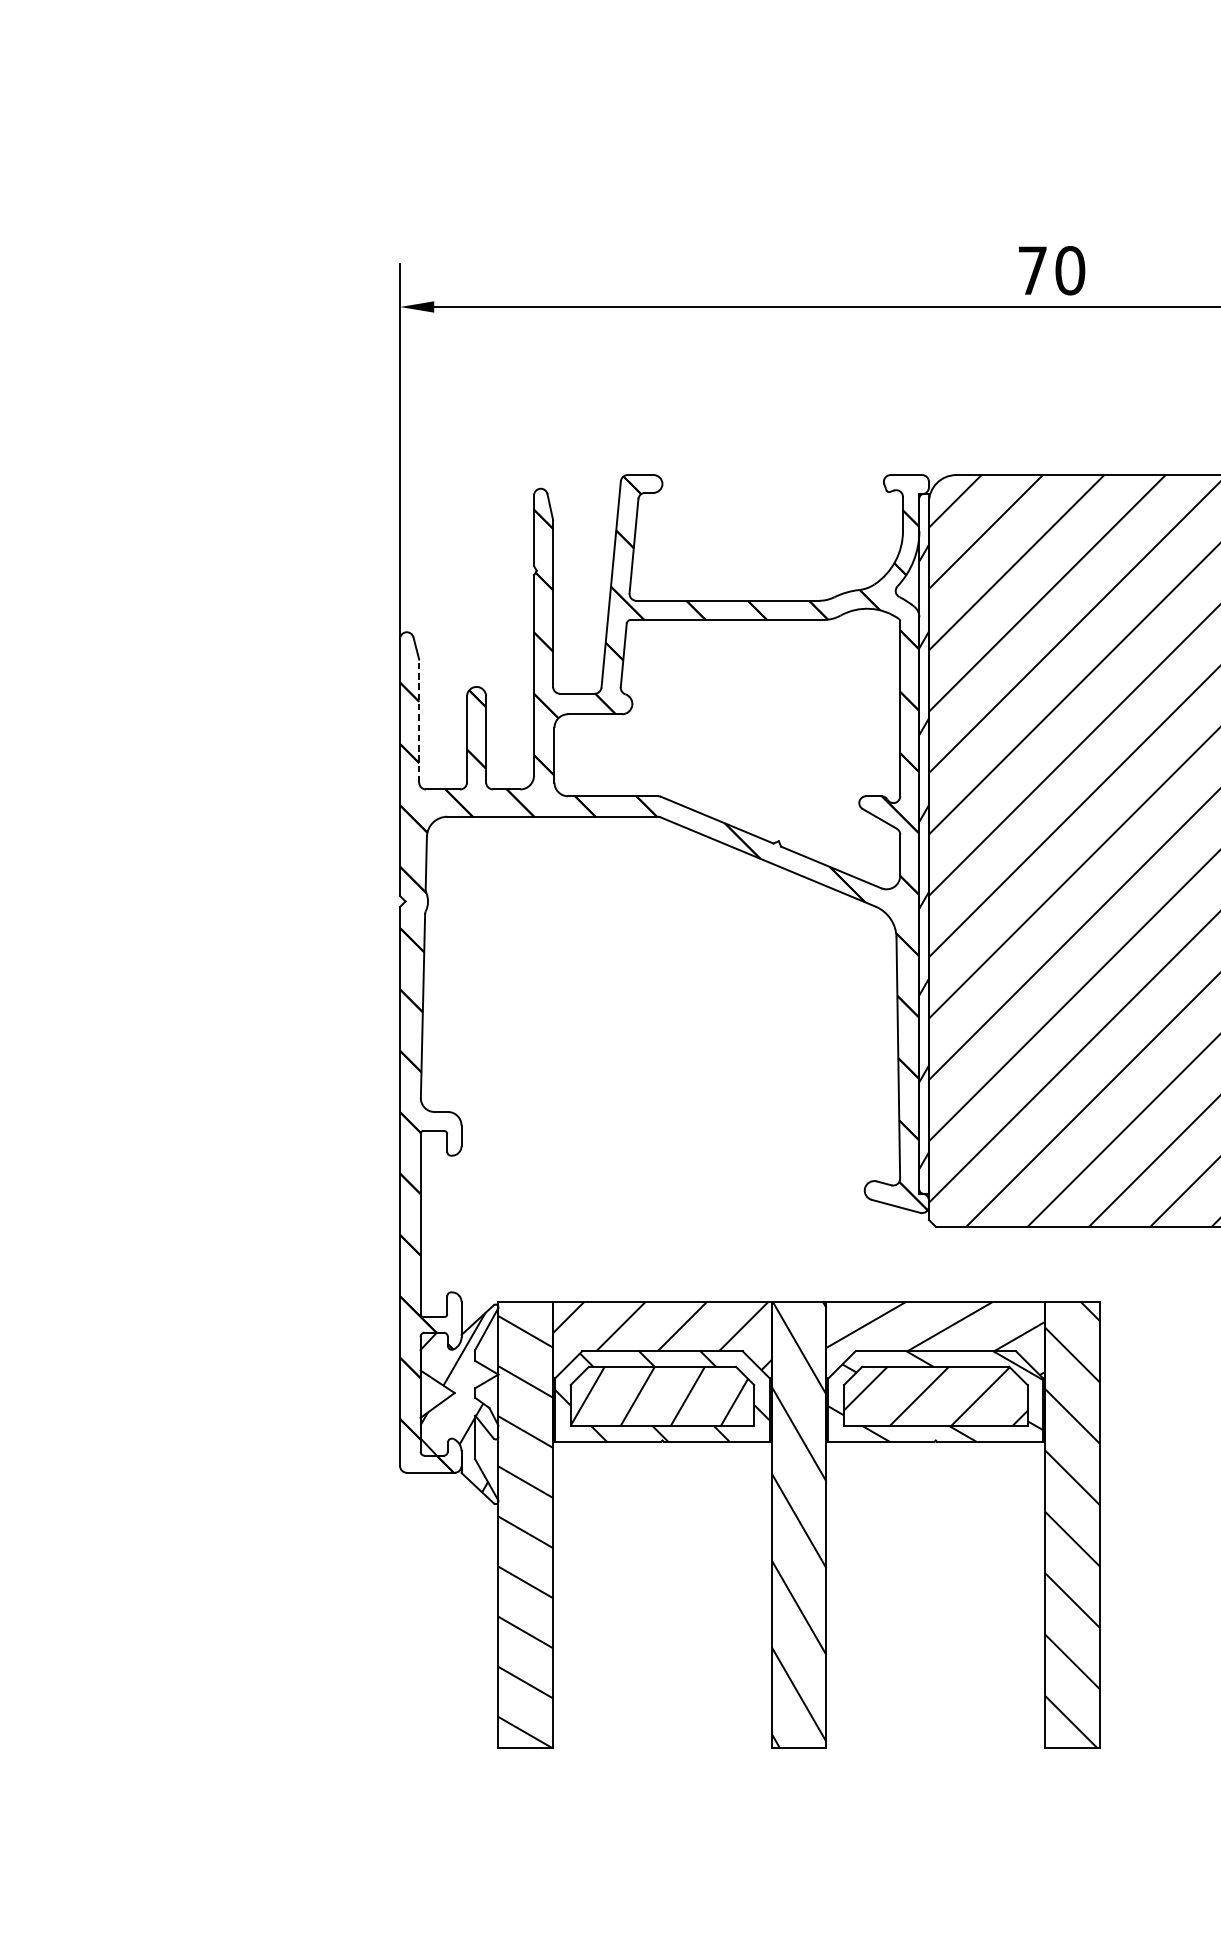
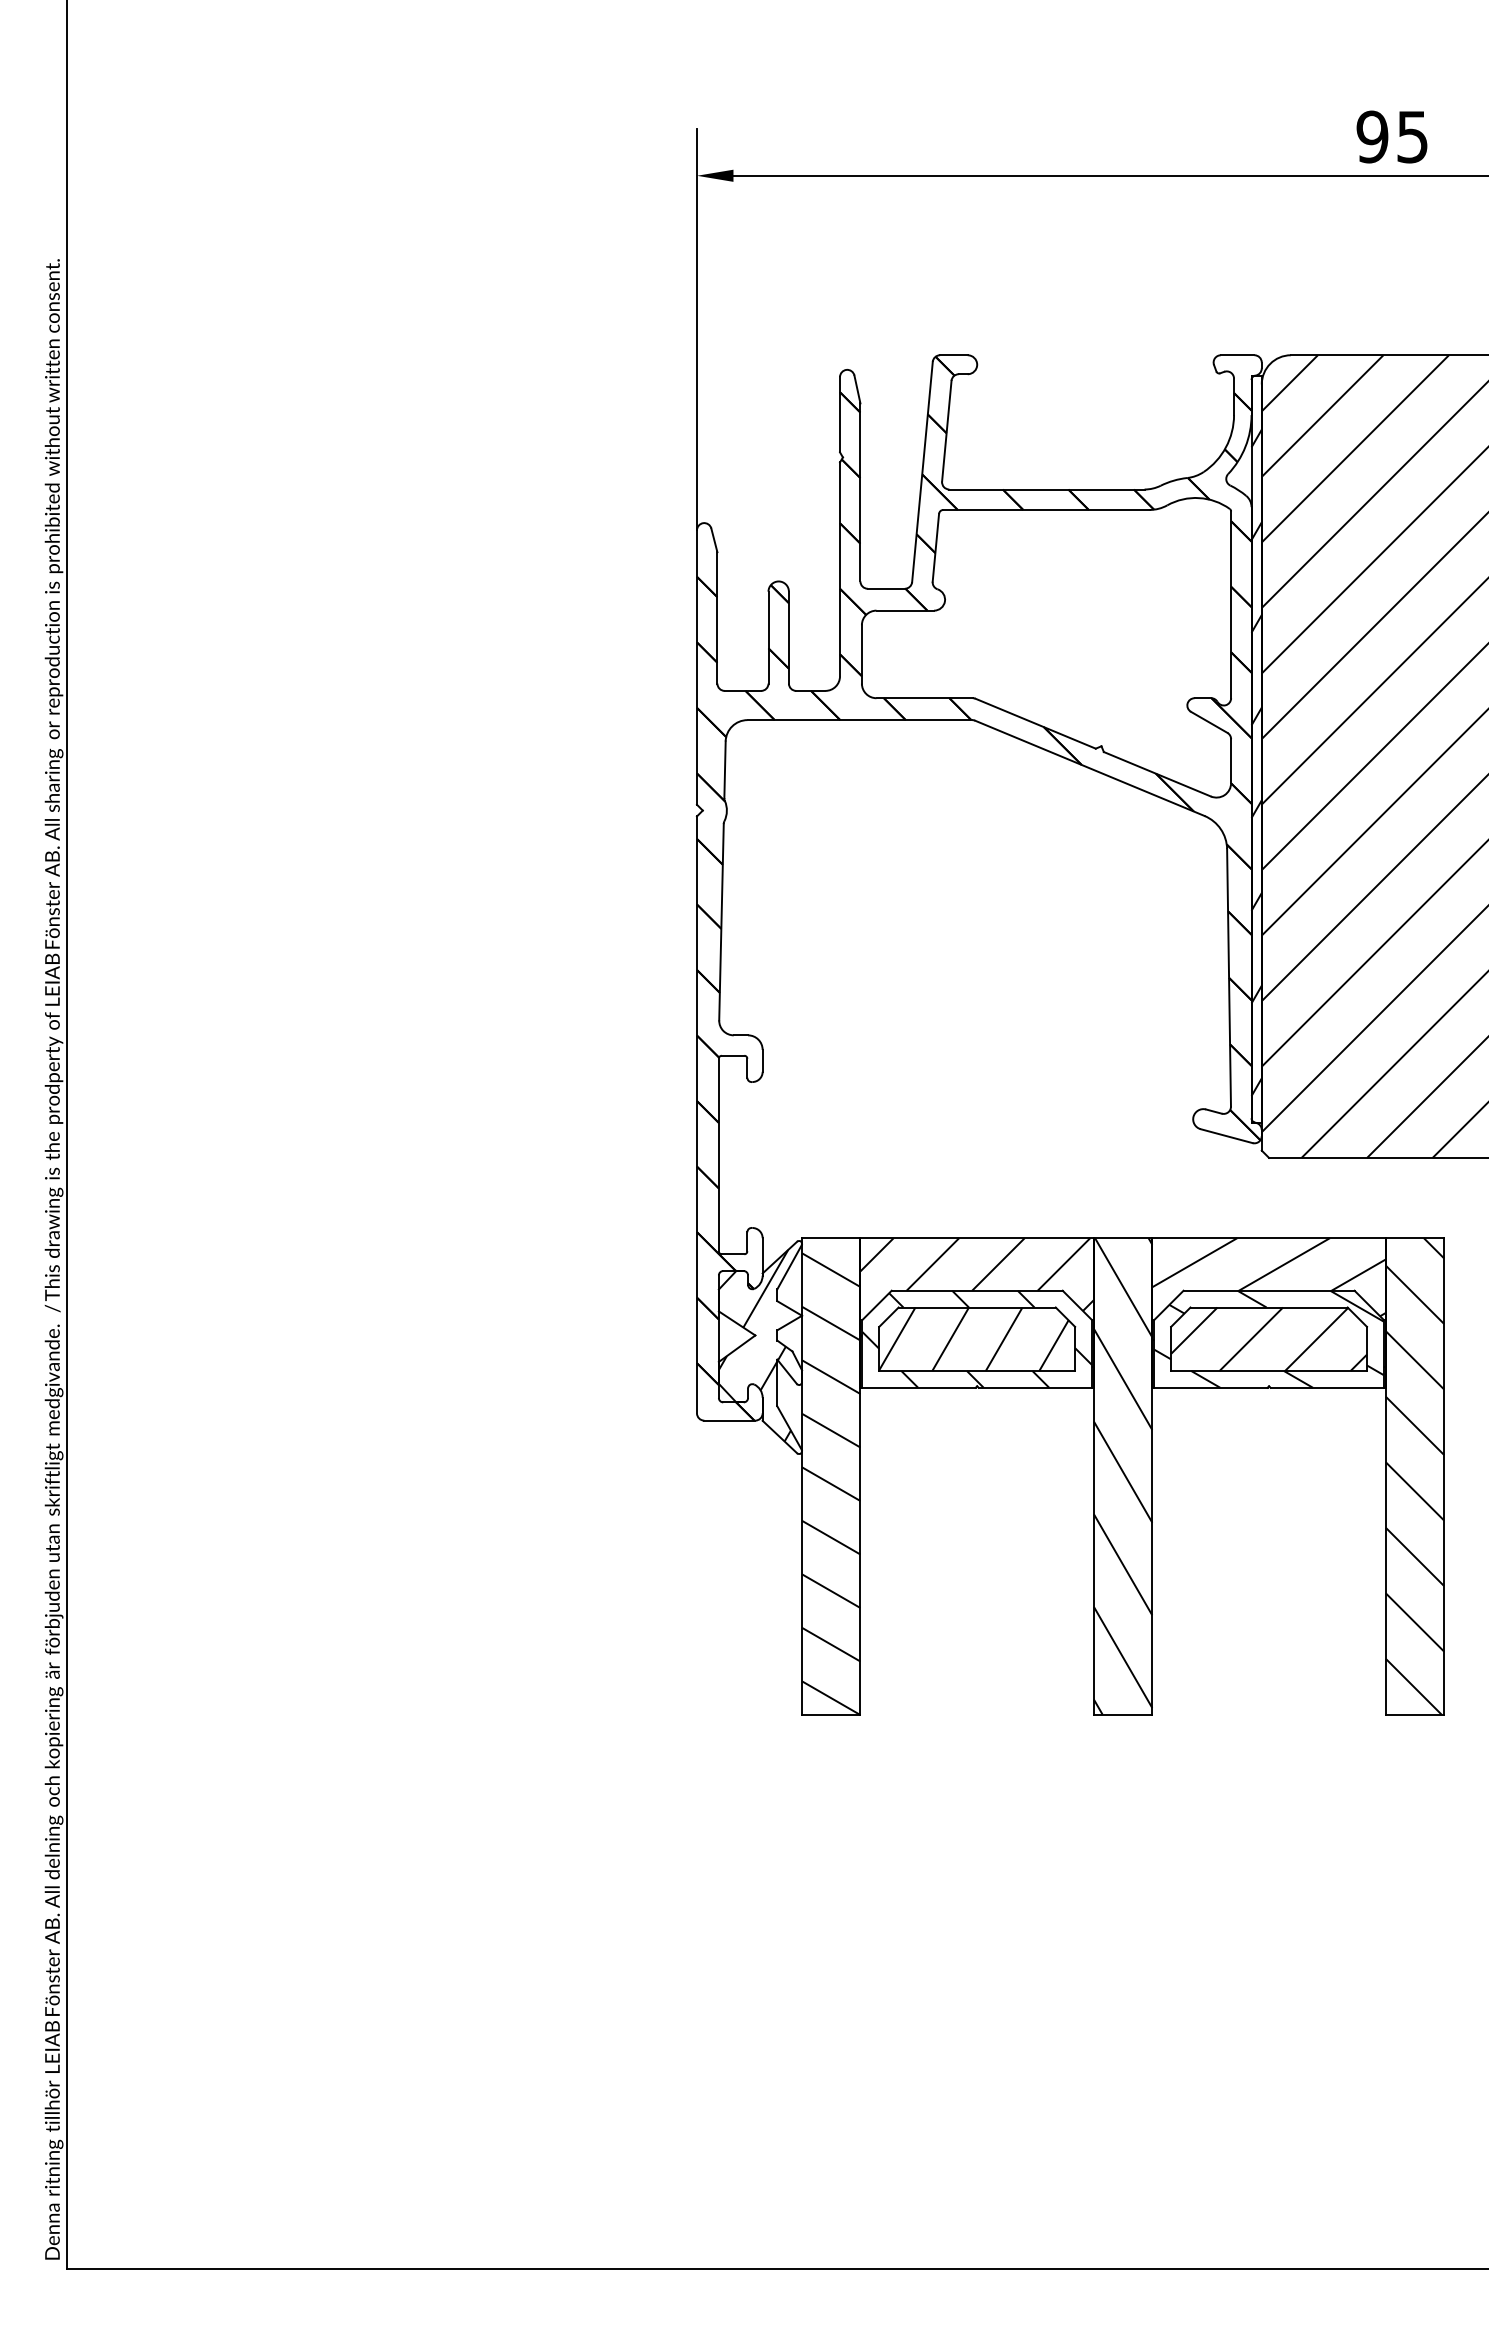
text: (1051, 270) -> (1392, 136), 70 -> 95
line: (419, 720) -> (717, 617), dashed -> solid

